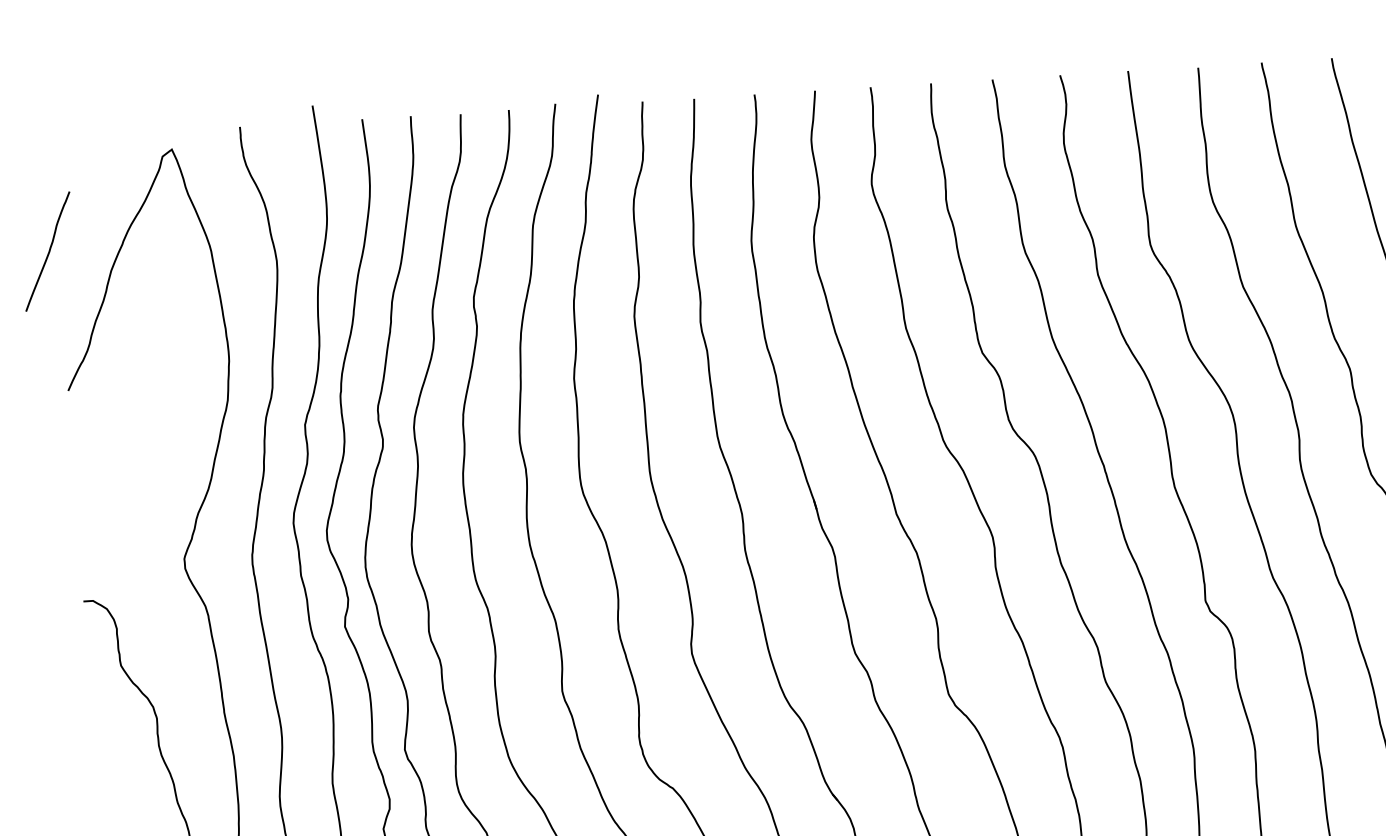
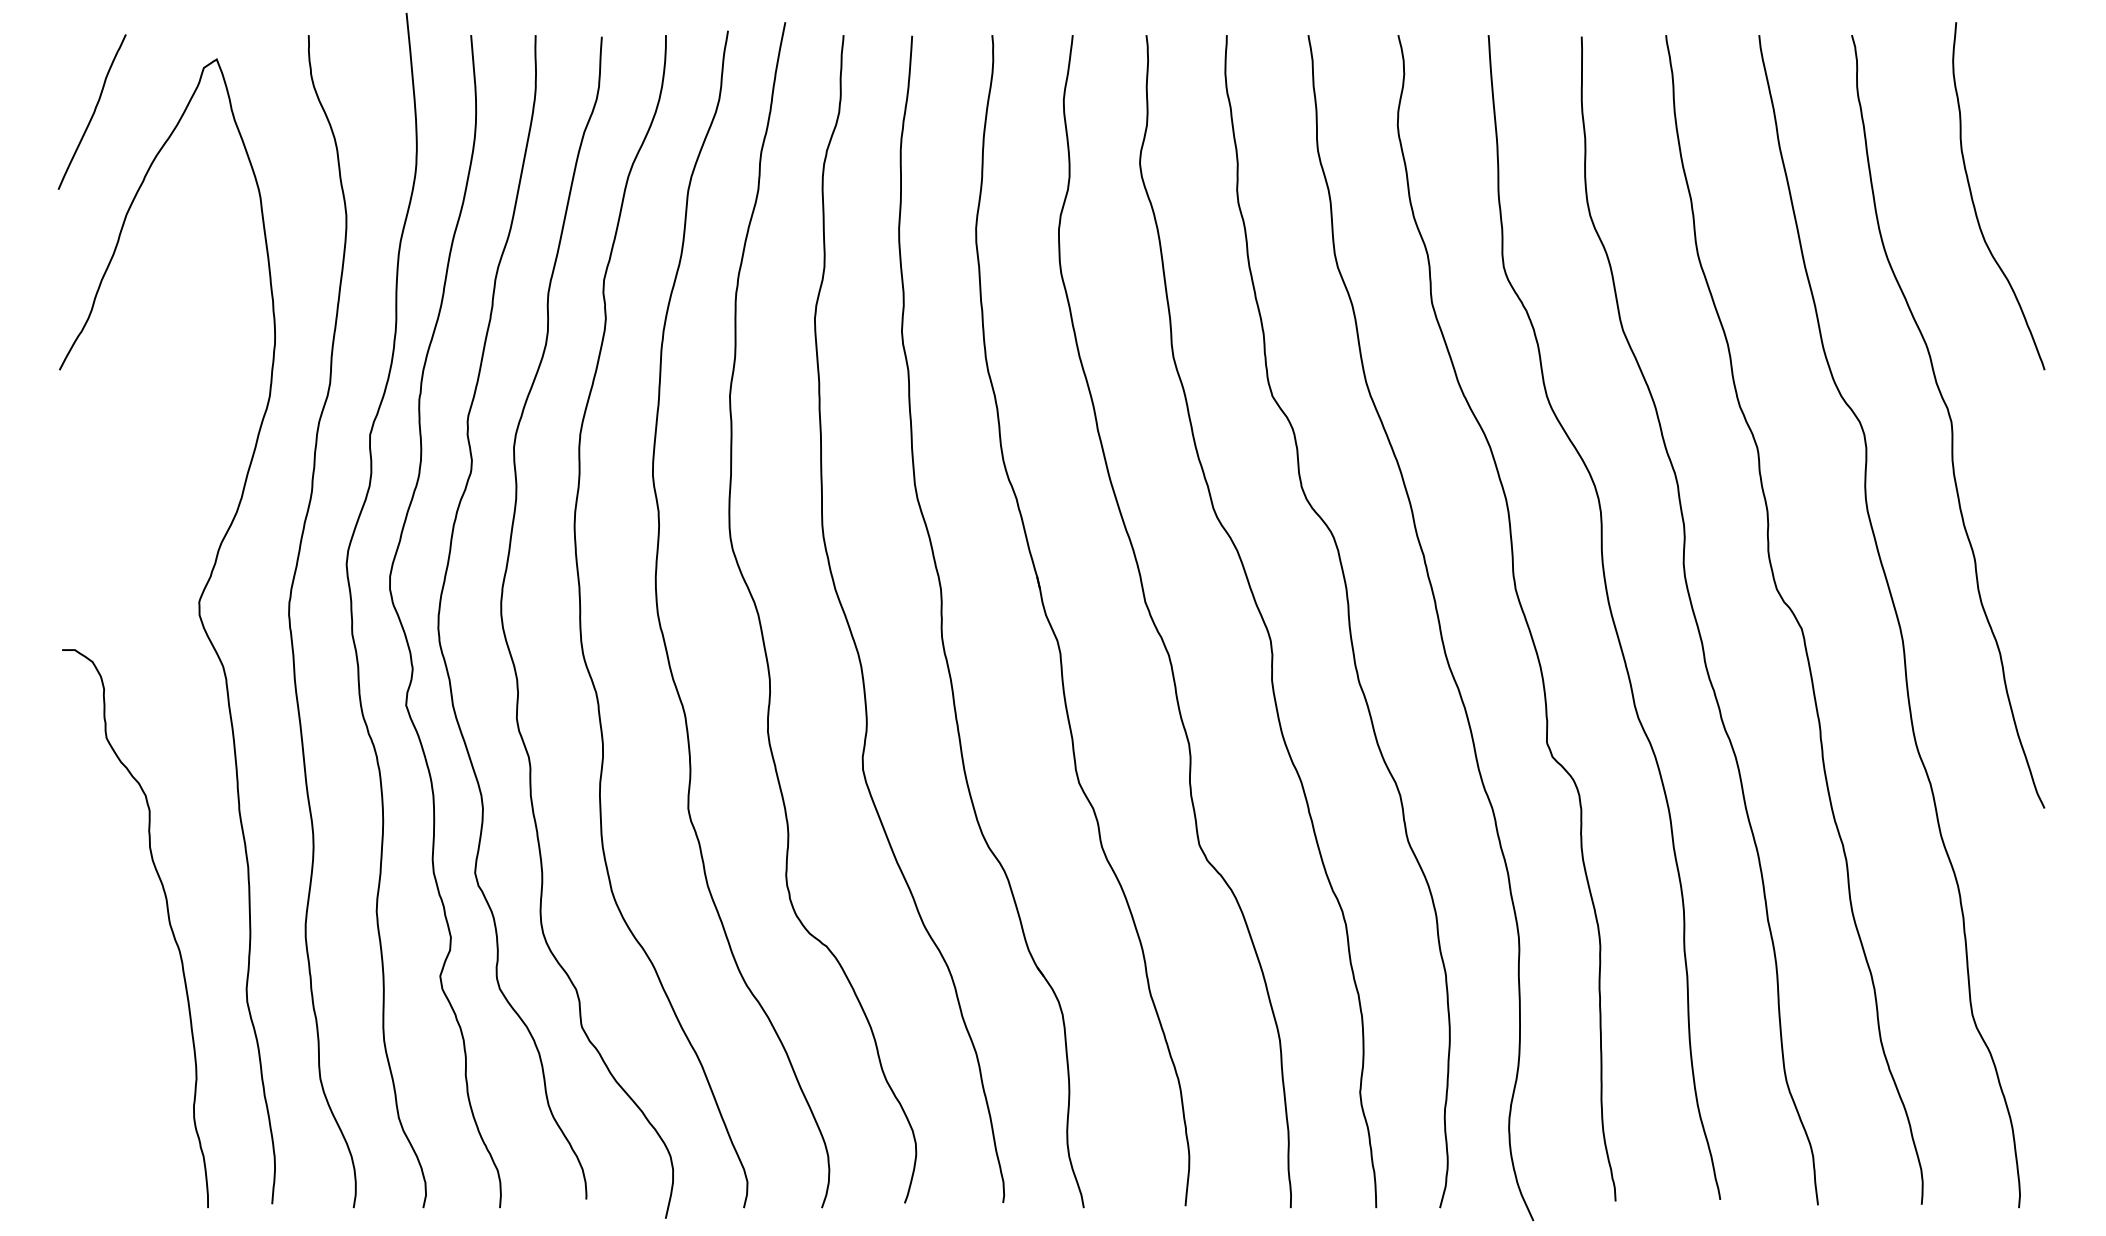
curve: (48, 251) -> (93, 111), moved

